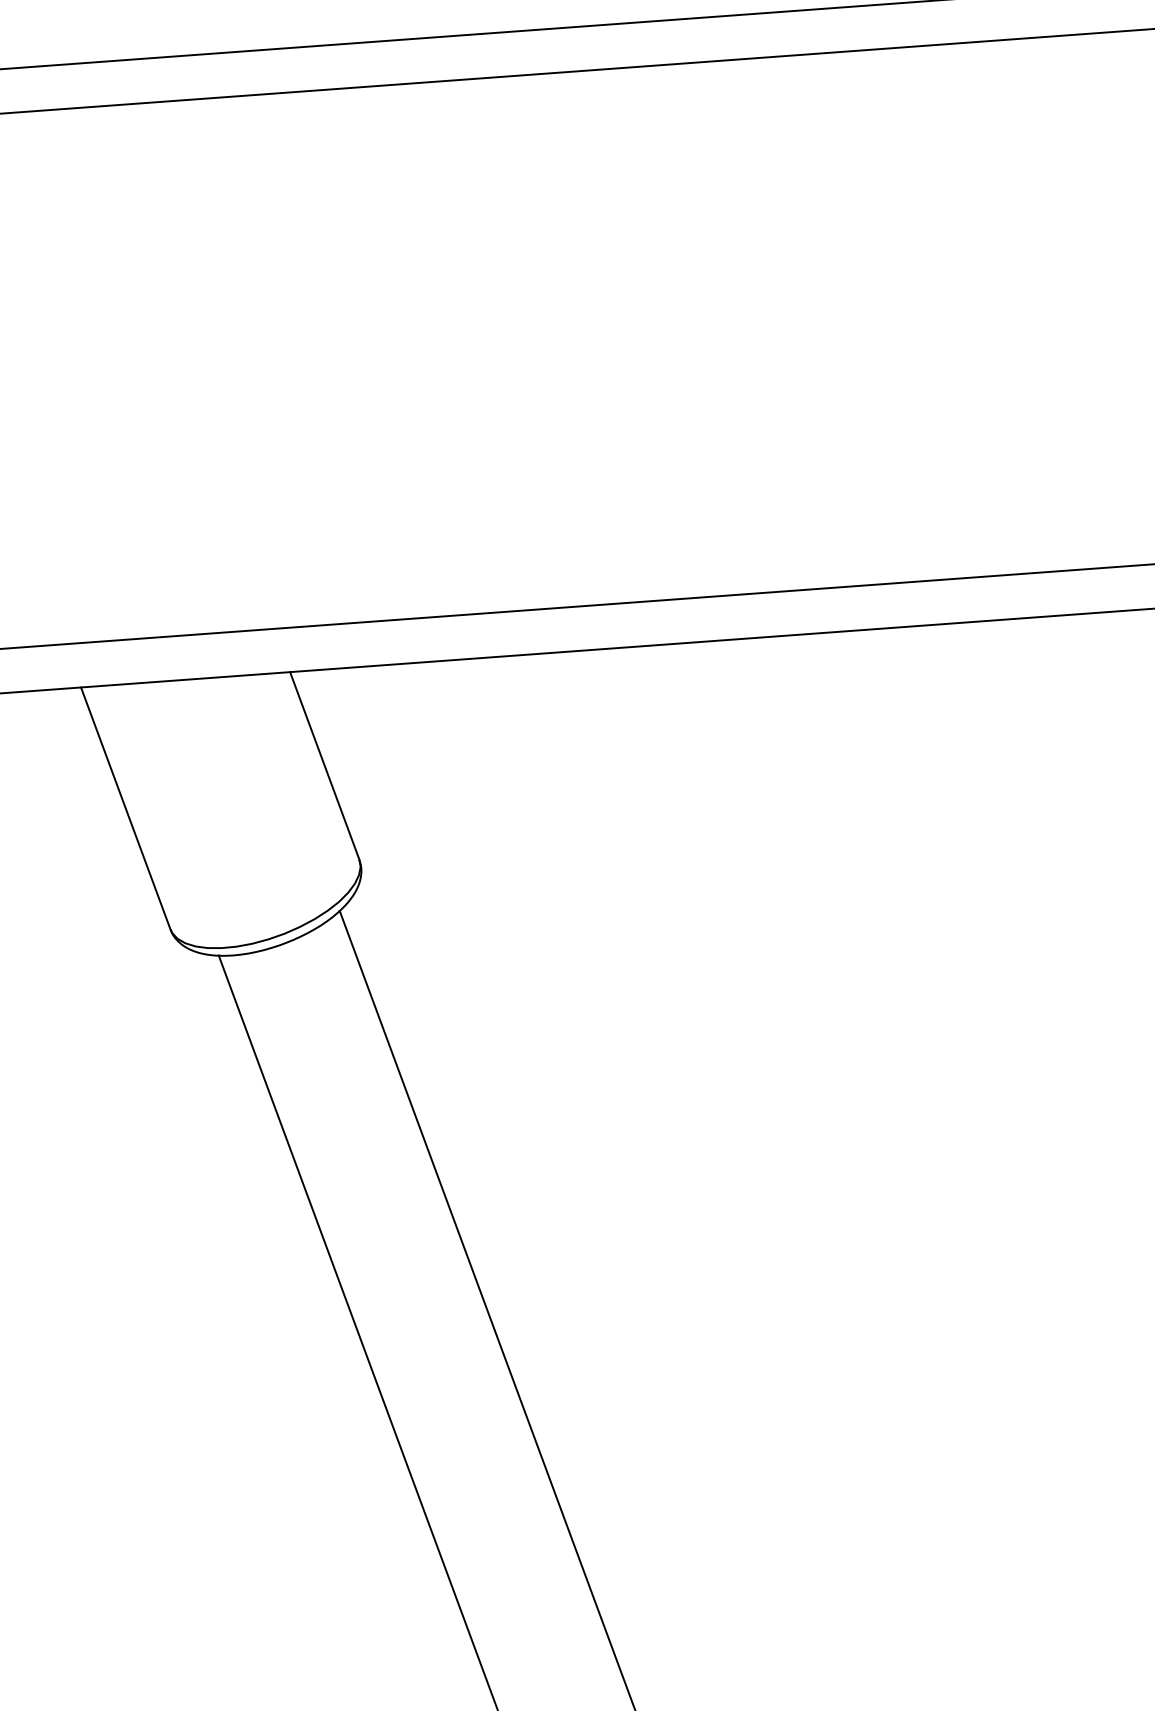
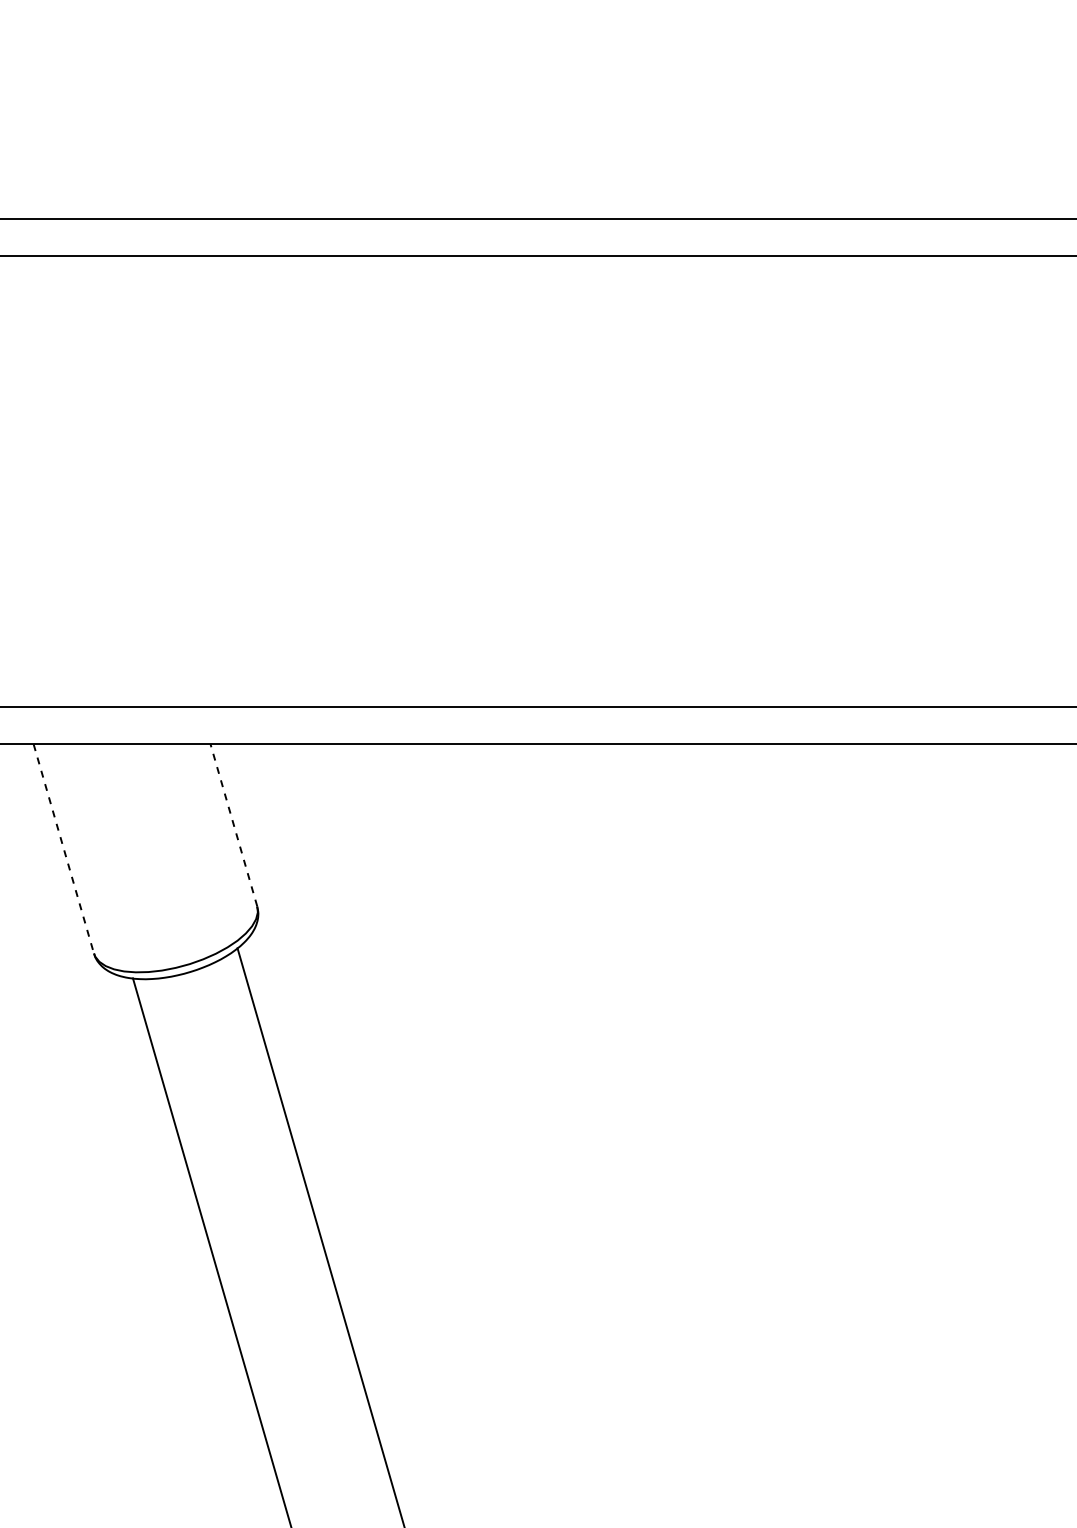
line: (324, 764) -> (233, 824), solid -> dashed
line: (125, 808) -> (63, 848), solid -> dashed

